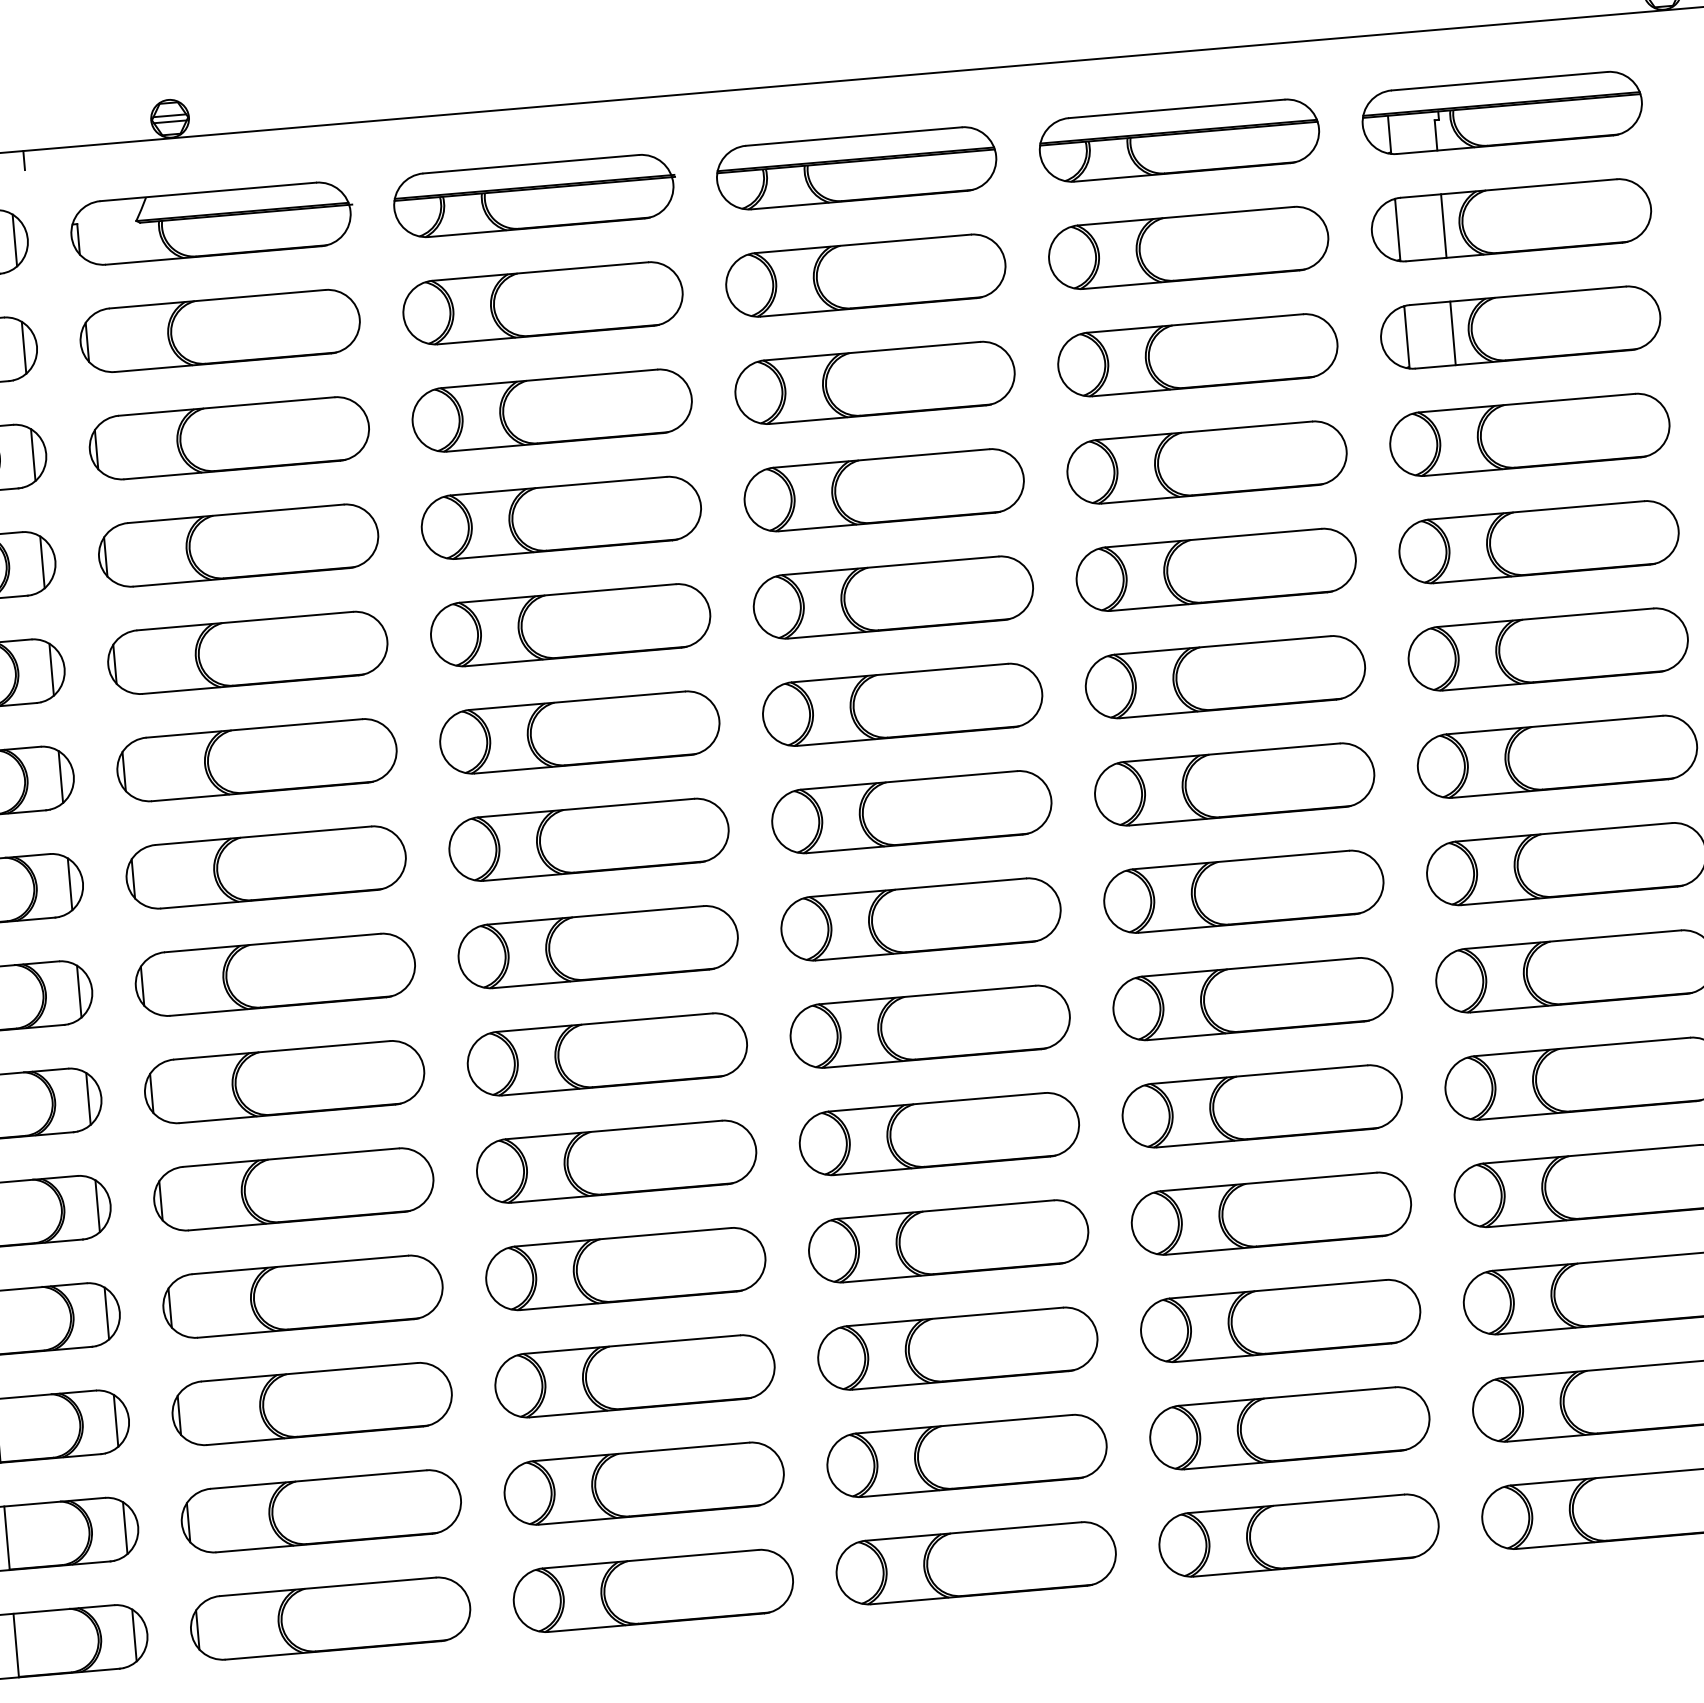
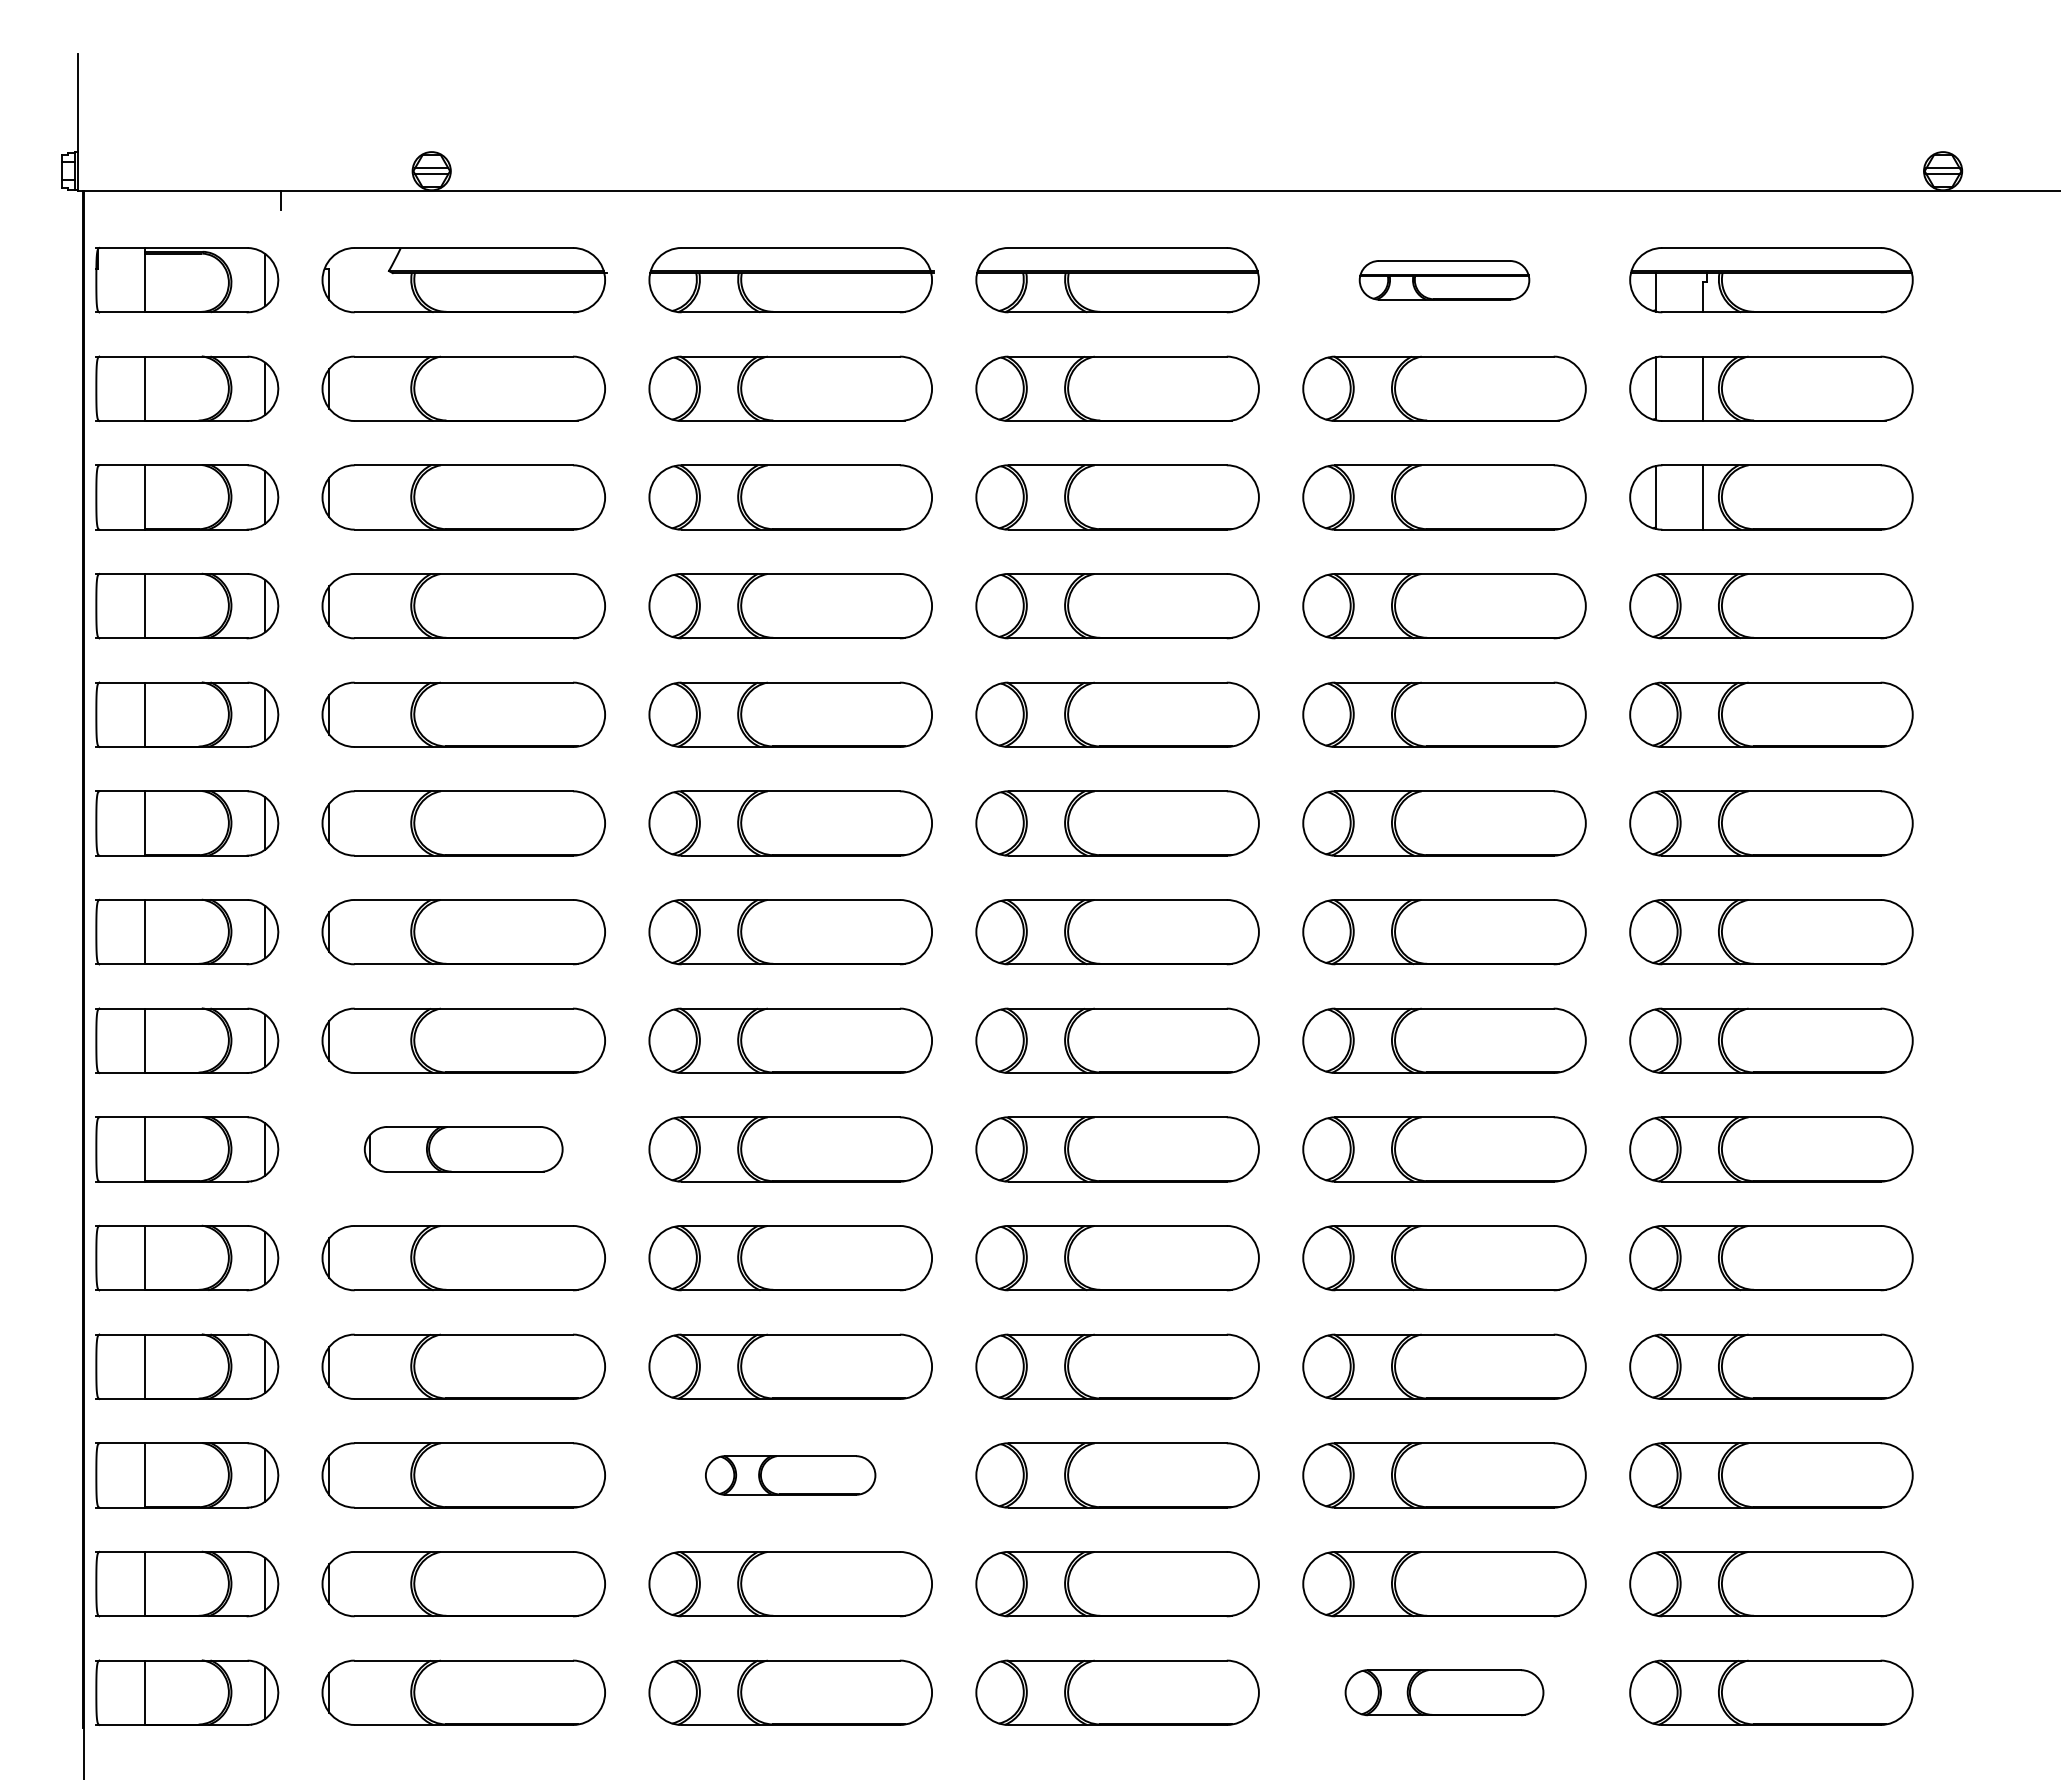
part: (1179, 140) -> (1444, 280), size x0.6
part: (284, 1082) -> (463, 1149), size x0.7
part: (634, 1376) -> (790, 1475), size x0.6
part: (1298, 1535) -> (1444, 1692), size x0.7

